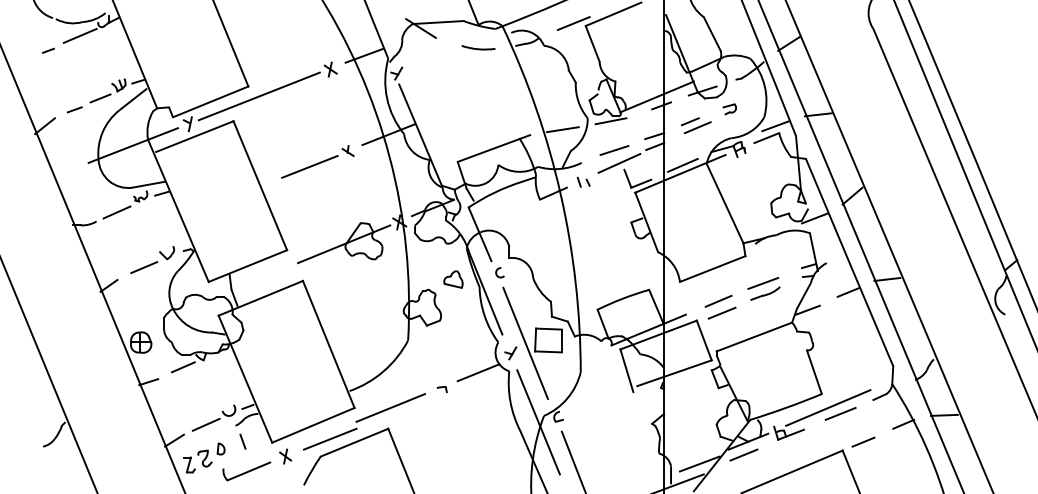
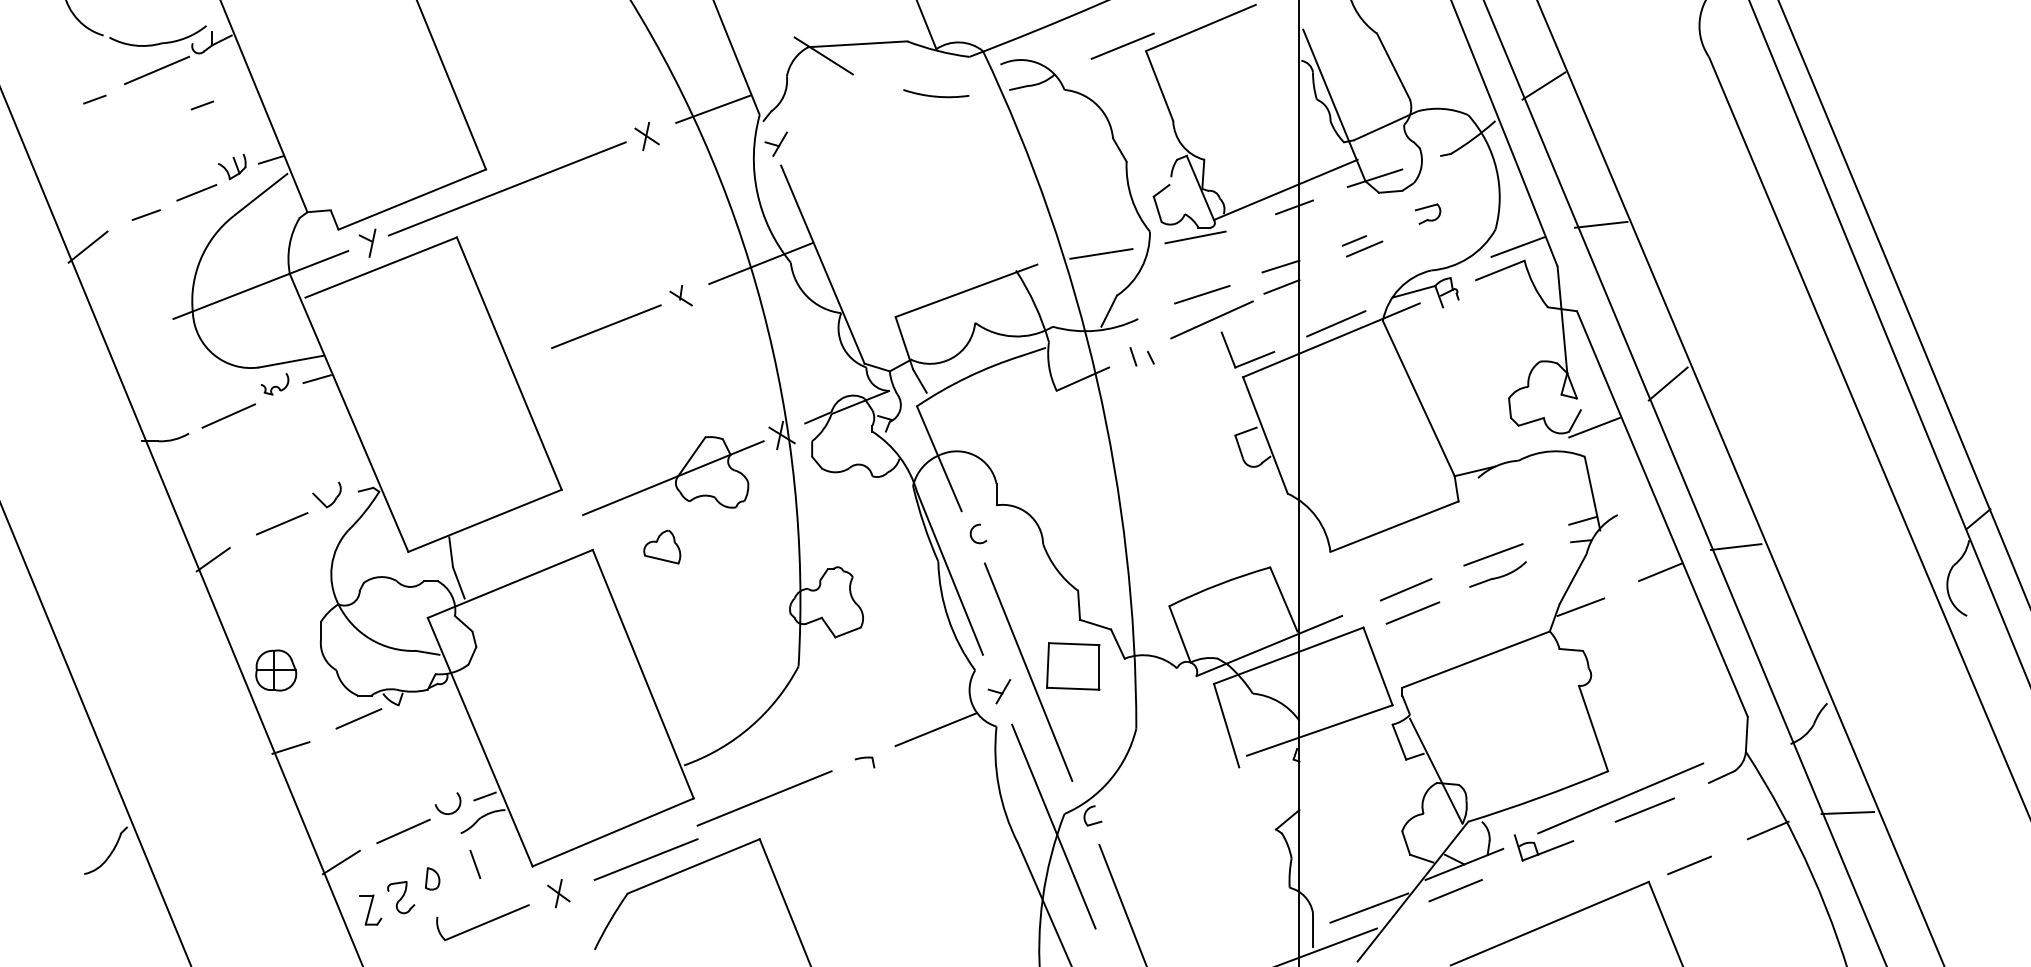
line: (103, 53) -> (202, 104), added
part: (696, 125) -> (1362, 245), size x0.7
part: (453, 279) -> (662, 547), moved

